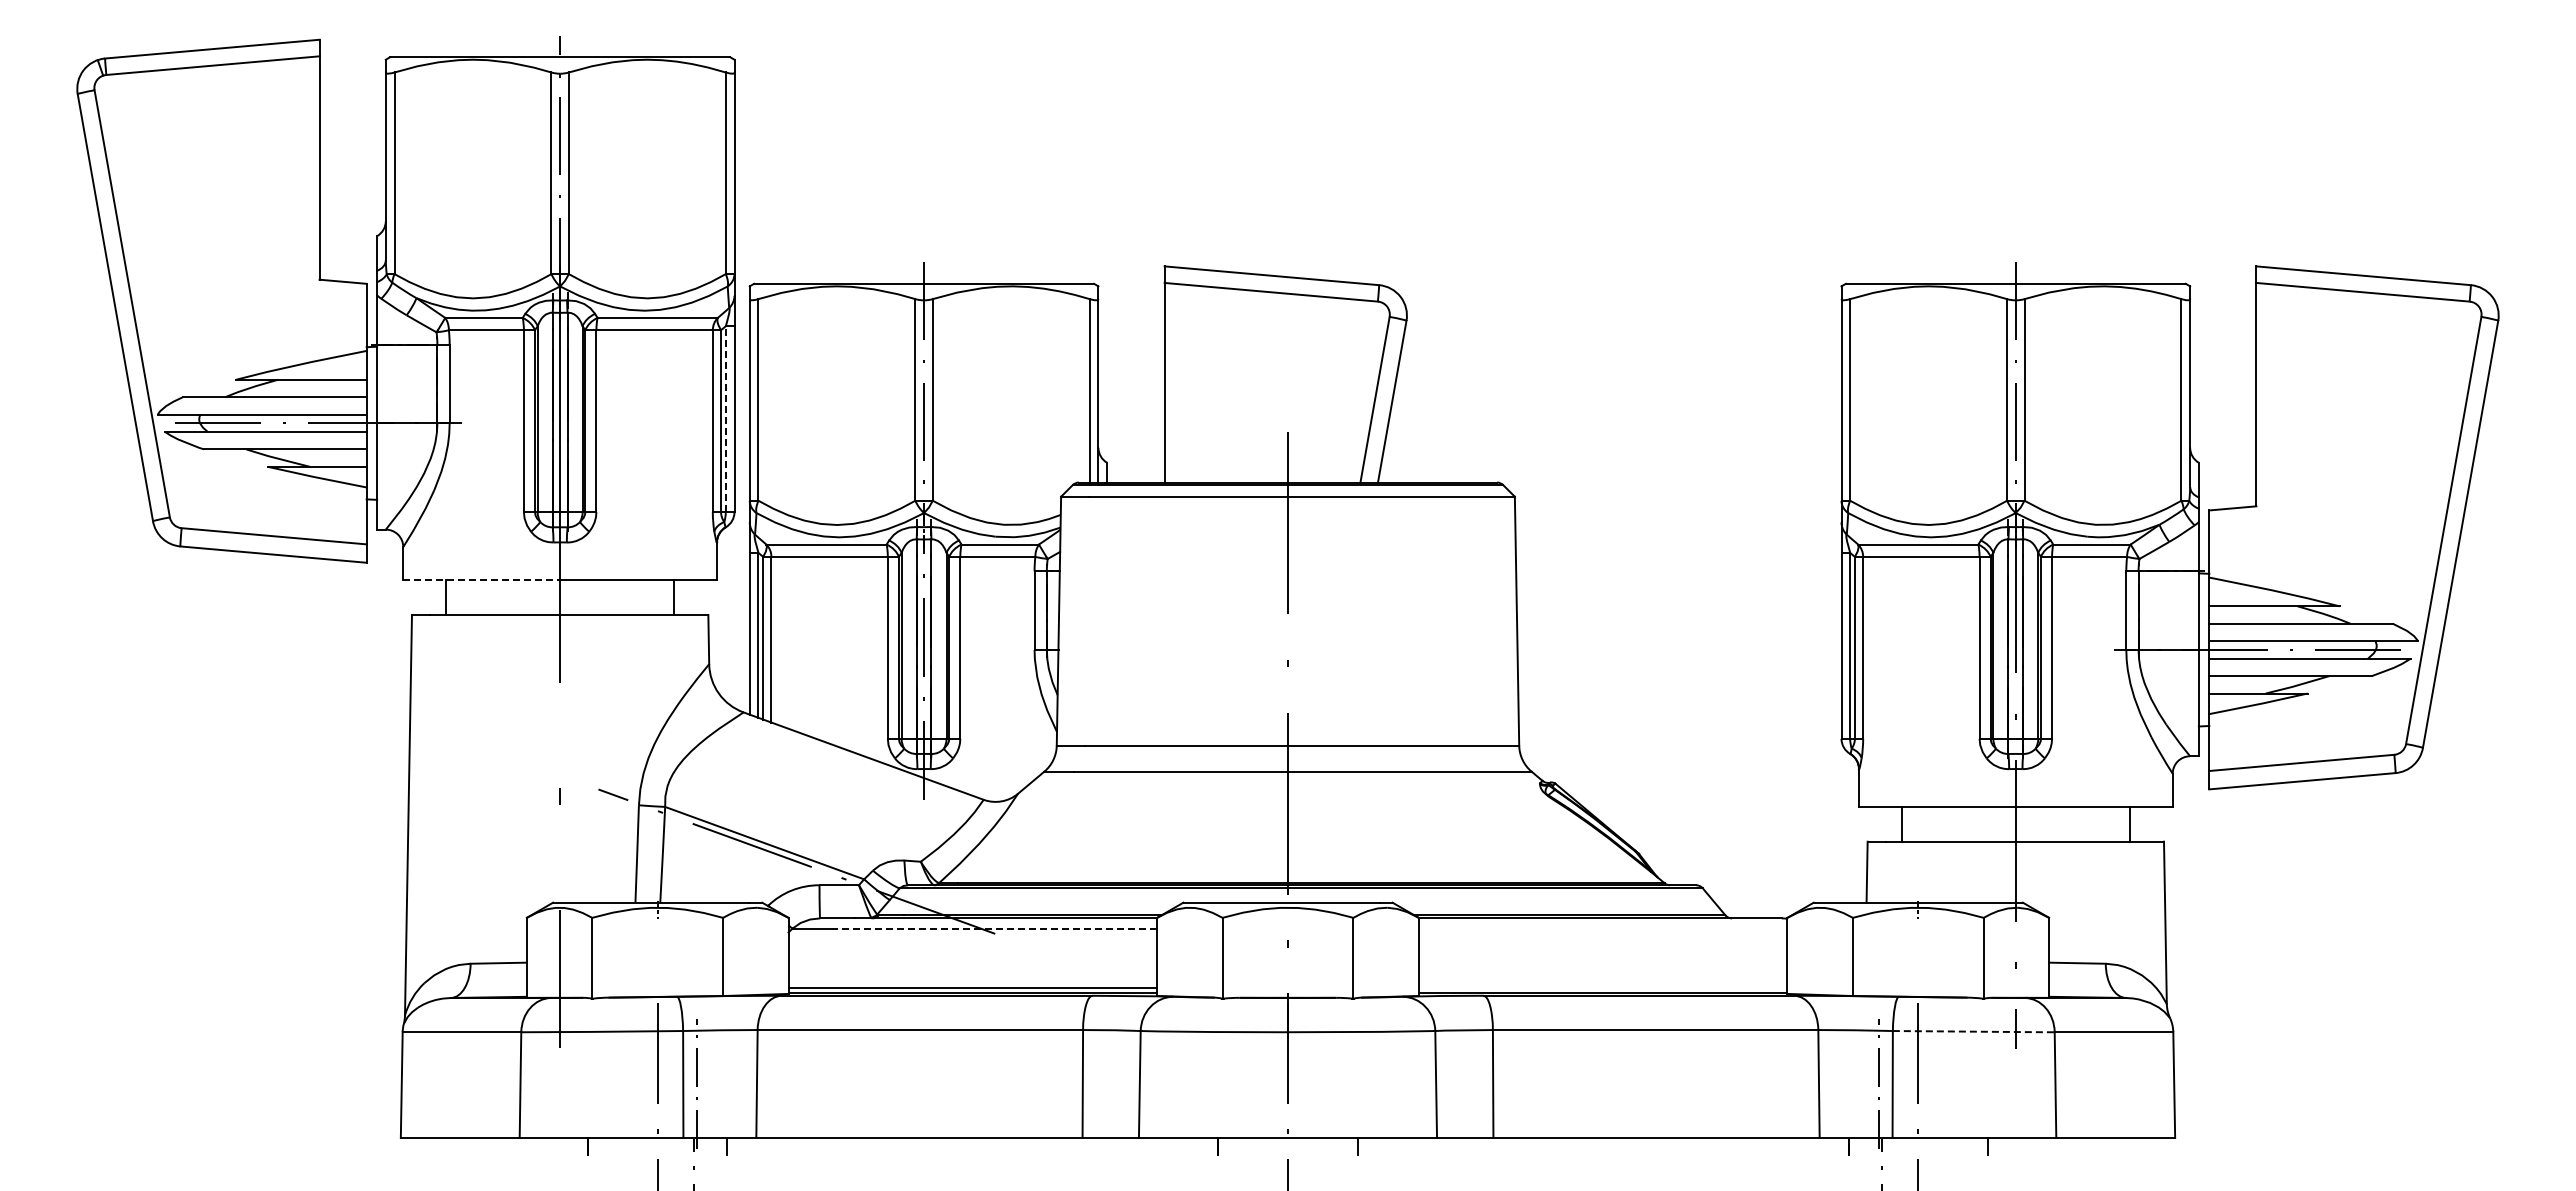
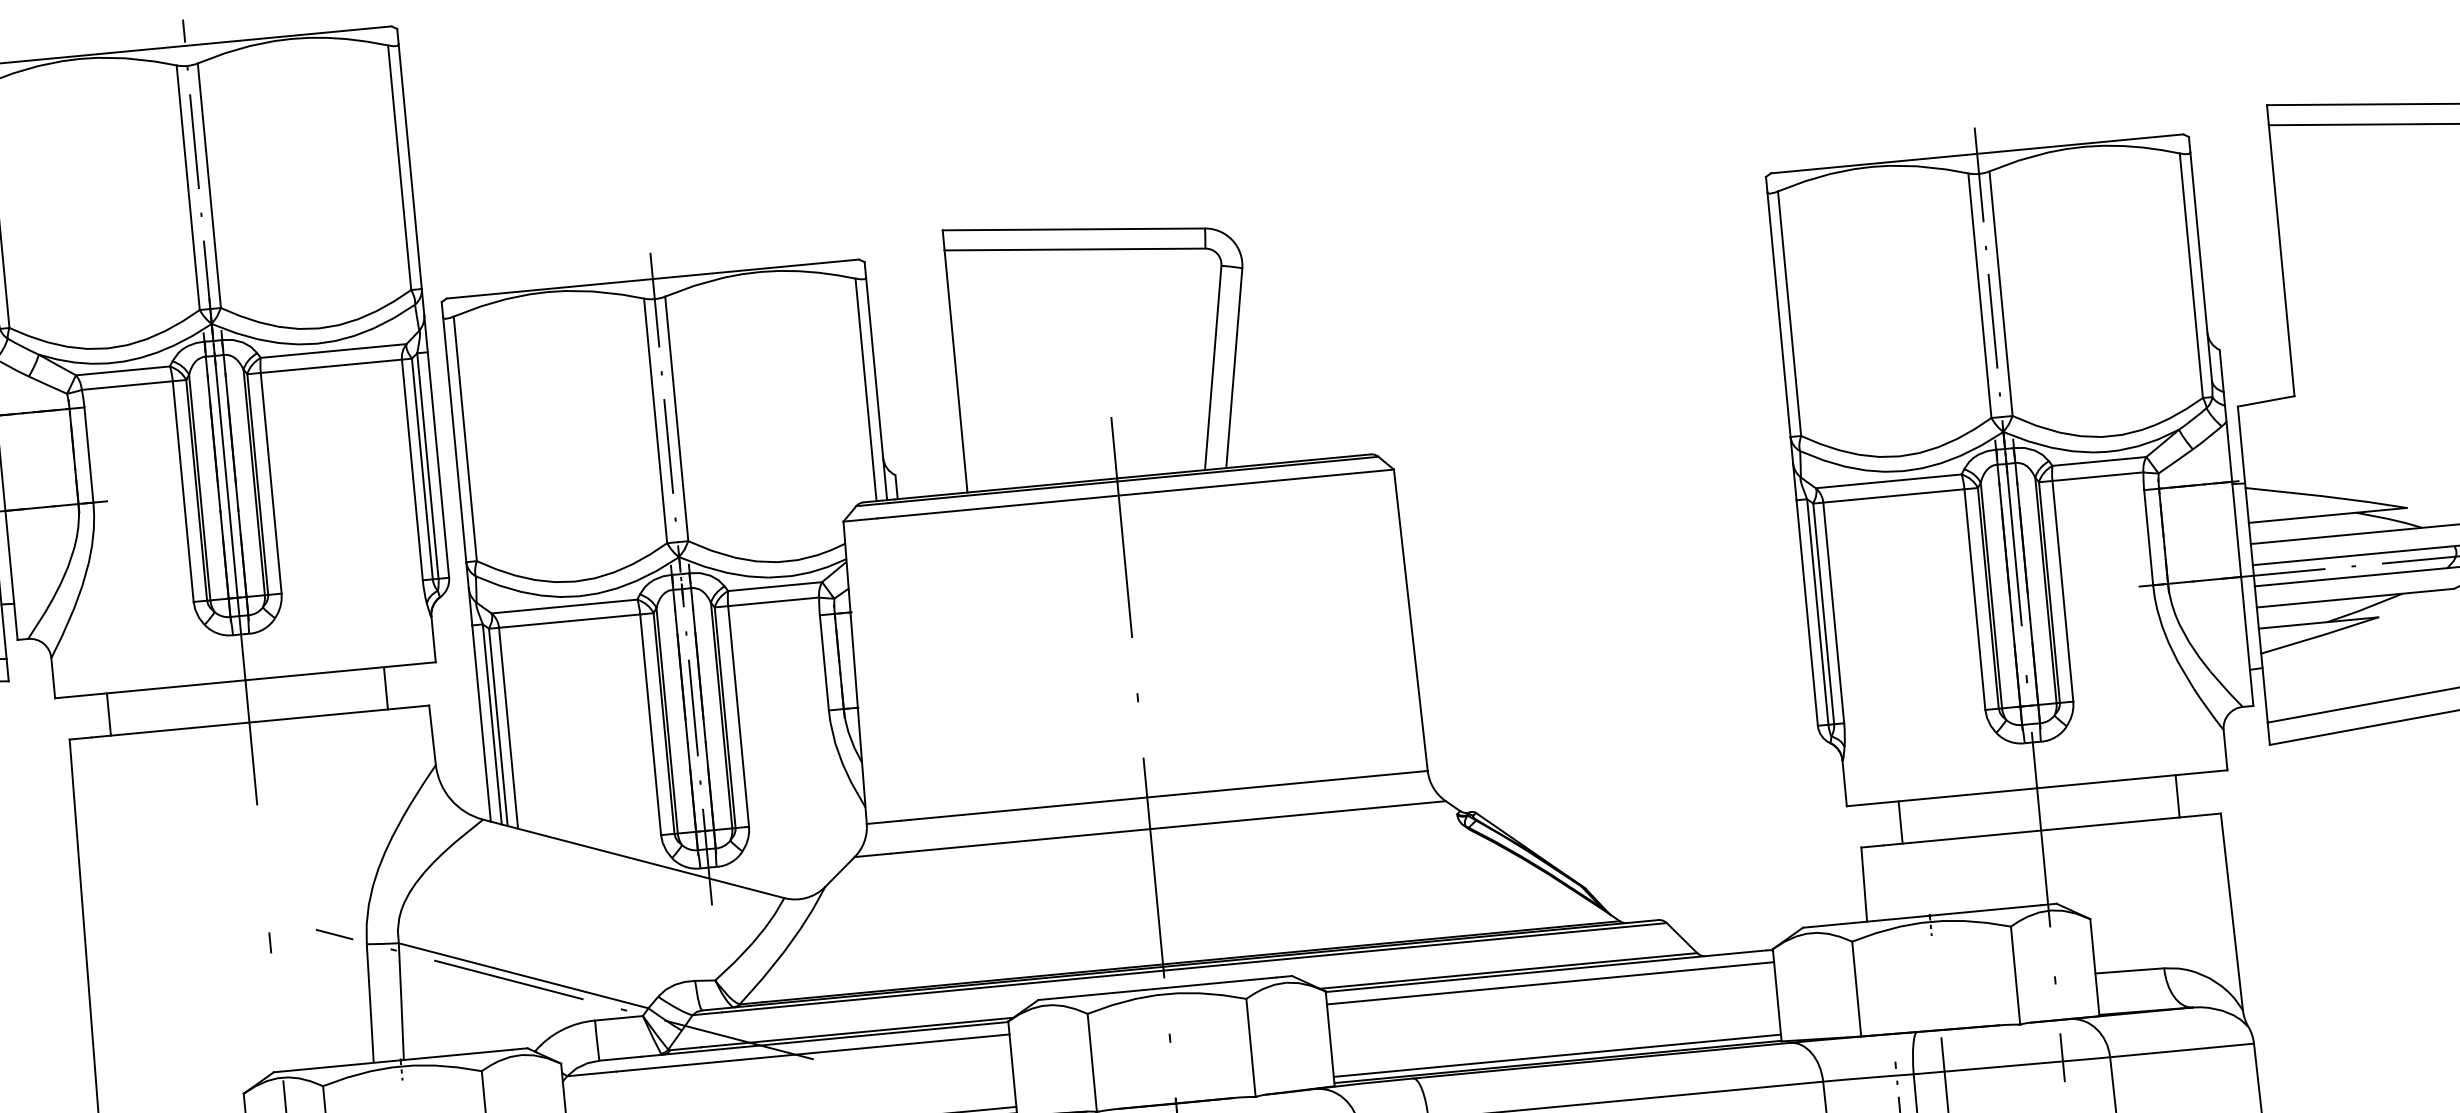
line: (725, 419) -> (427, 466), dashed -> solid
line: (482, 580) -> (151, 689), dashed -> solid
line: (994, 928) -> (812, 1052), dashed -> solid
line: (1602, 928) -> (1549, 983), added
line: (1602, 988) -> (1556, 1056), added
line: (1974, 1031) -> (2012, 1065), dashed -> solid

